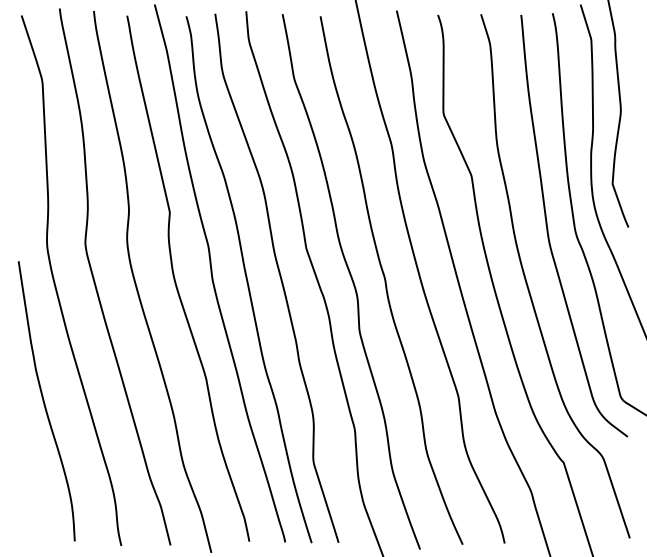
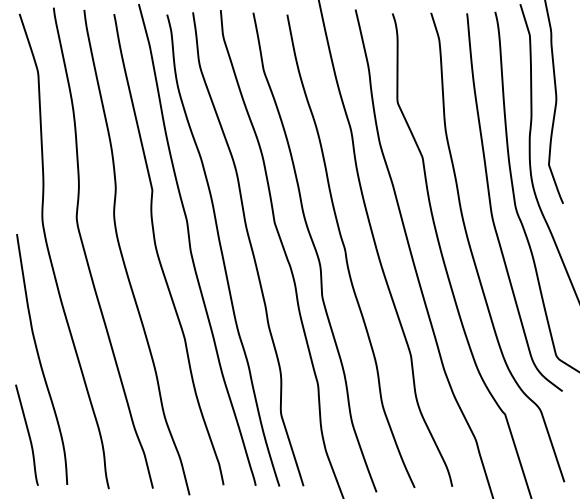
curve: (30, 483) -> (27, 433), added

